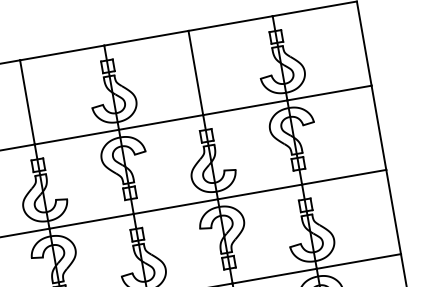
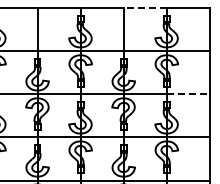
line: (231, 23) -> (145, 8), solid -> dashed
line: (344, 177) -> (188, 94), solid -> dashed

